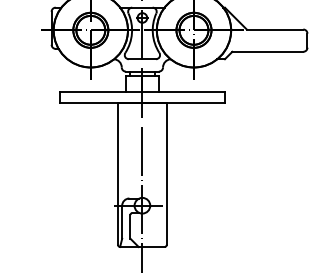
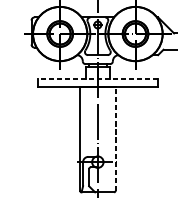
line: (142, 91) -> (97, 78), solid -> dashed
line: (166, 173) -> (115, 138), solid -> dashed

